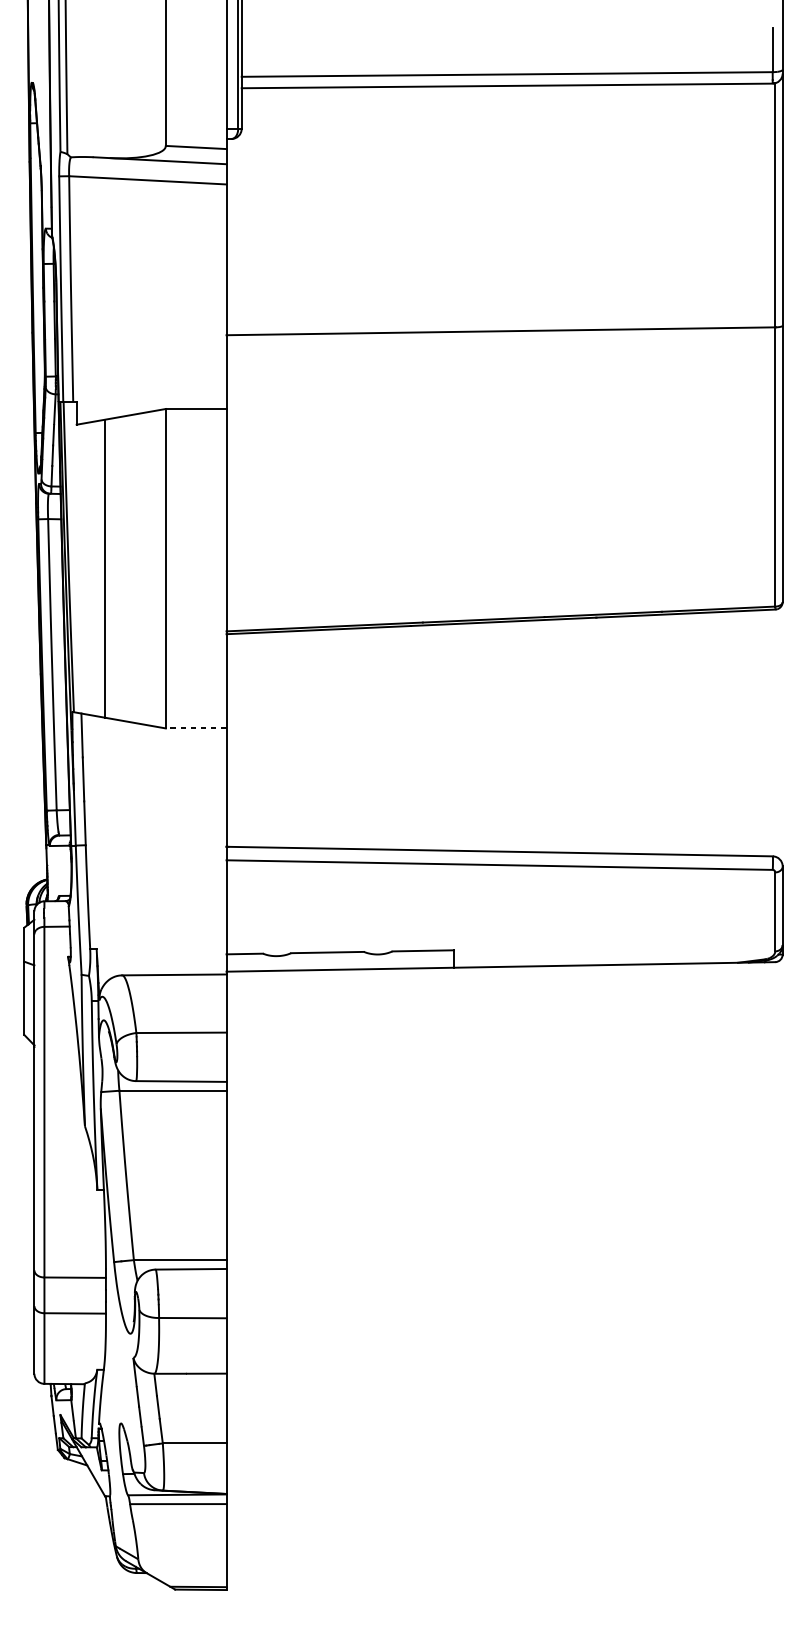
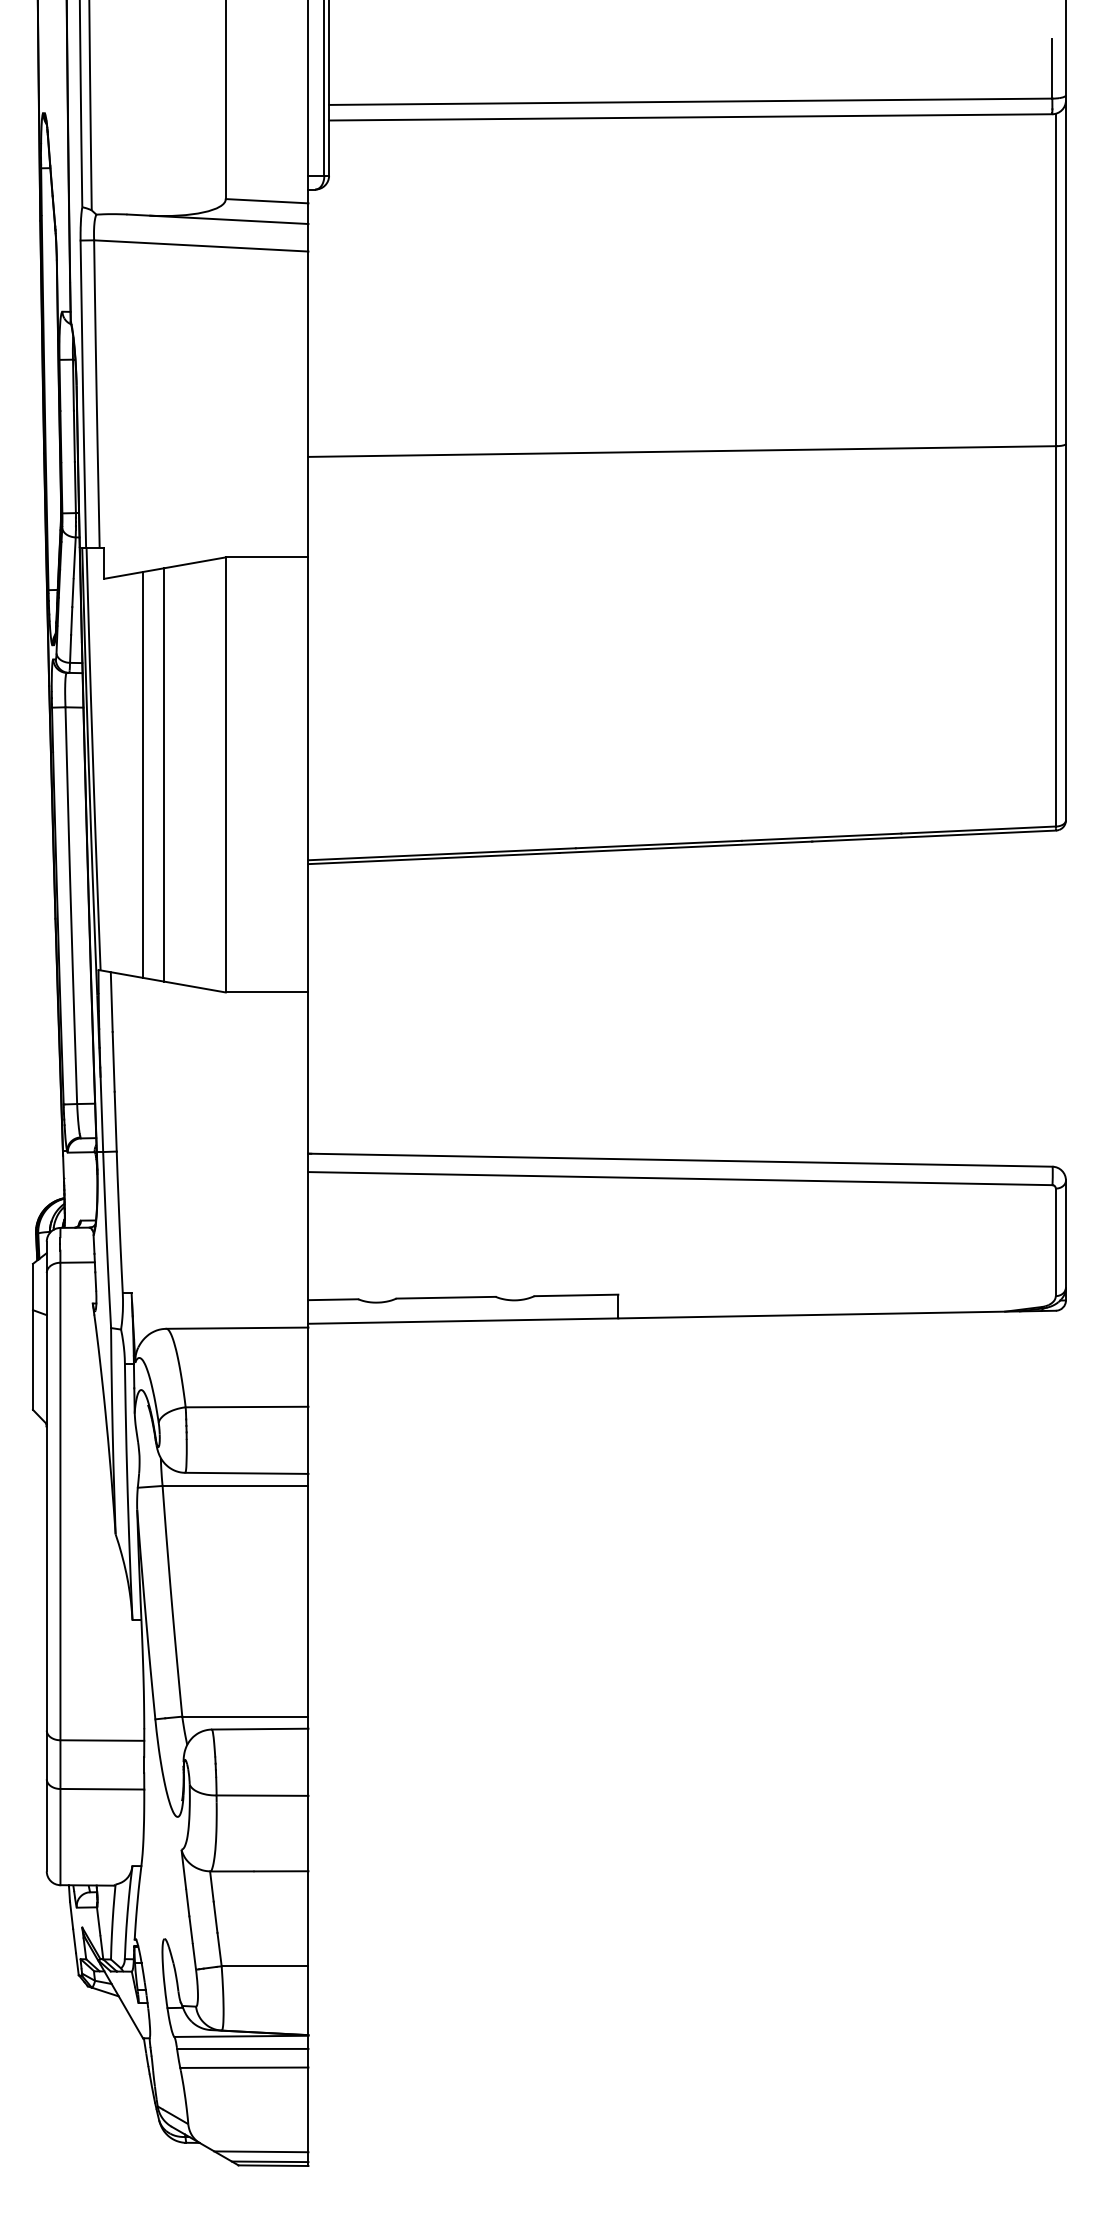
line: (120, 568) -> (163, 774), added
line: (195, 728) -> (266, 992), dashed -> solid
line: (179, 1517) -> (244, 2067), added
line: (192, 1579) -> (261, 2151), added

